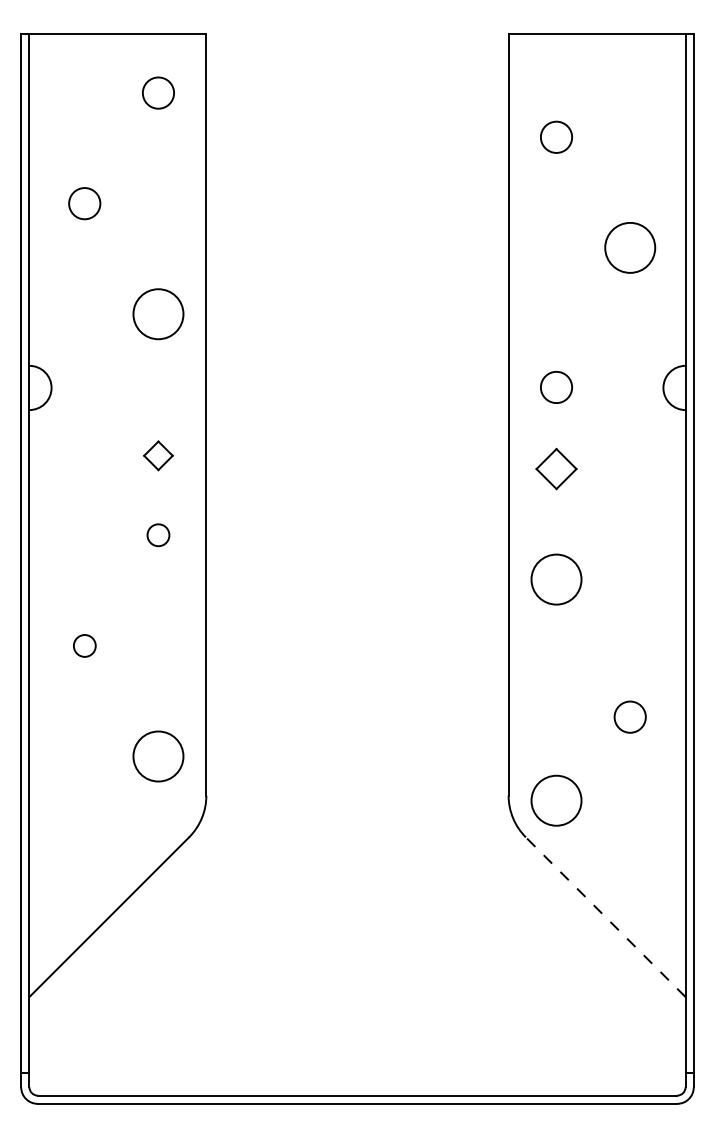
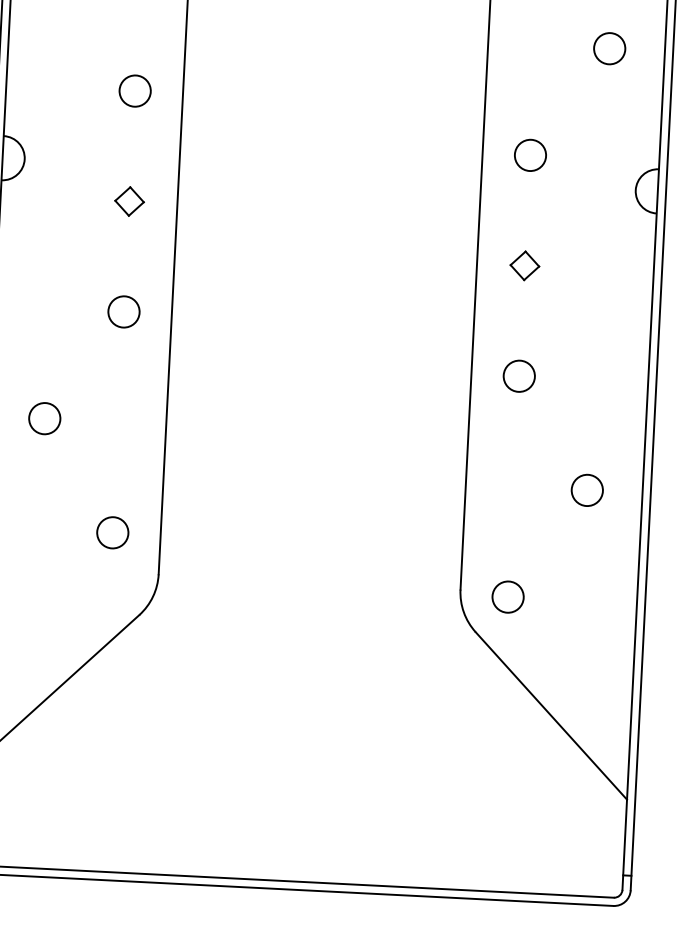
circle: (629, 247) -> (608, 48), size x0.62
circle: (158, 313) -> (135, 90), size x0.62
circle: (556, 387) -> (530, 155), moved
part: (158, 455) -> (129, 201), moved
part: (556, 468) -> (524, 265), size x0.71
circle: (158, 534) -> (124, 311), size x1.43
circle: (556, 579) -> (519, 376), size x0.62
circle: (84, 645) -> (44, 418), size x1.43
circle: (629, 716) -> (586, 489), moved
circle: (158, 756) -> (112, 532), size x0.62
circle: (556, 800) -> (508, 596), size x0.62
line: (605, 917) -> (551, 716), dashed -> solid

